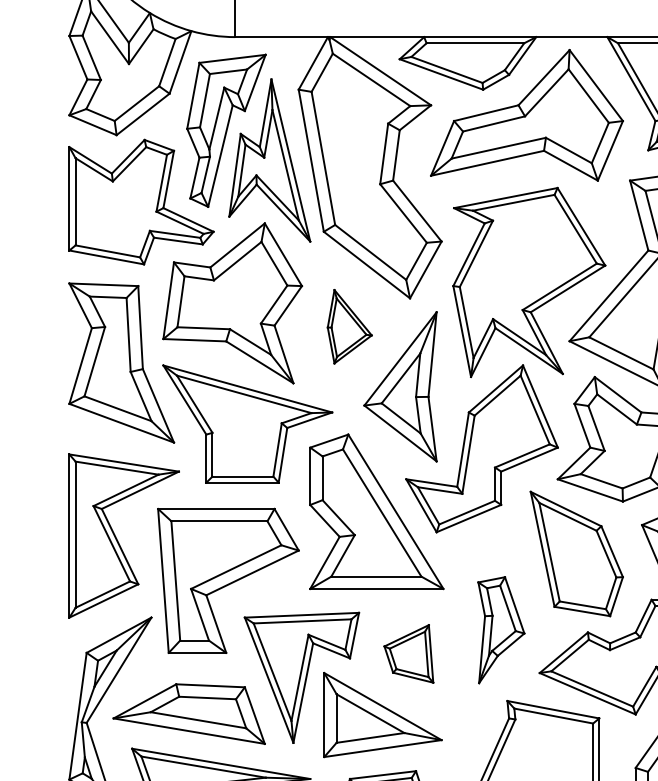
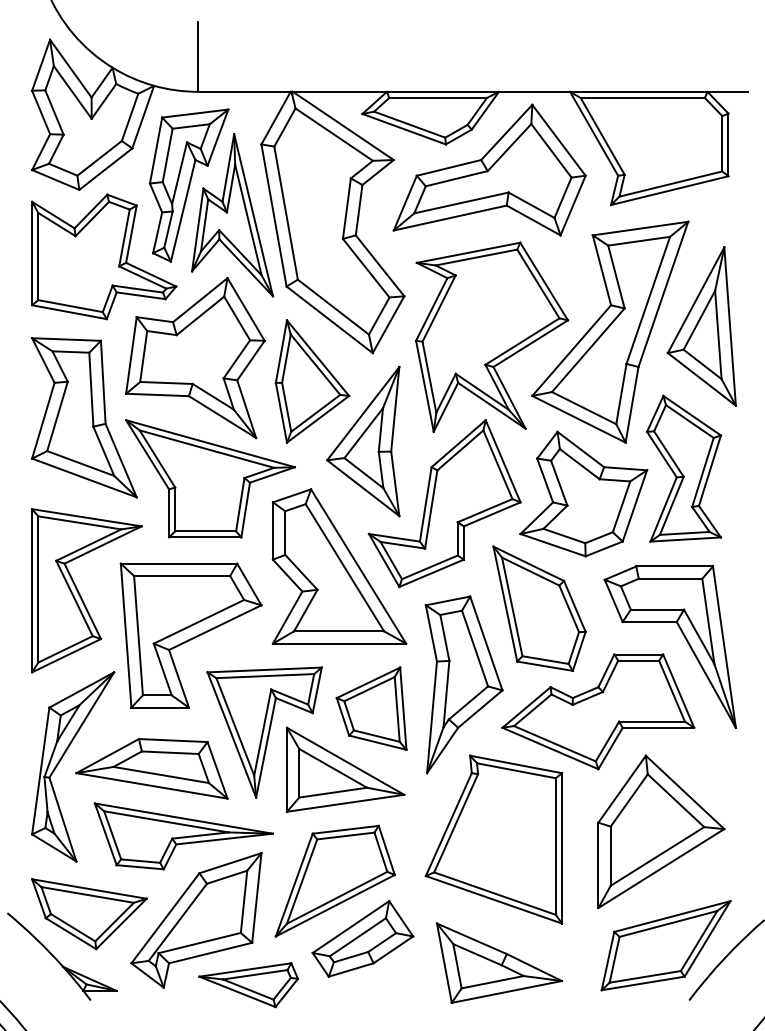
part: (349, 326) -> (312, 381), size x1.67
part: (500, 629) -> (463, 684), size x1.67
part: (408, 653) -> (371, 708), size x1.43

